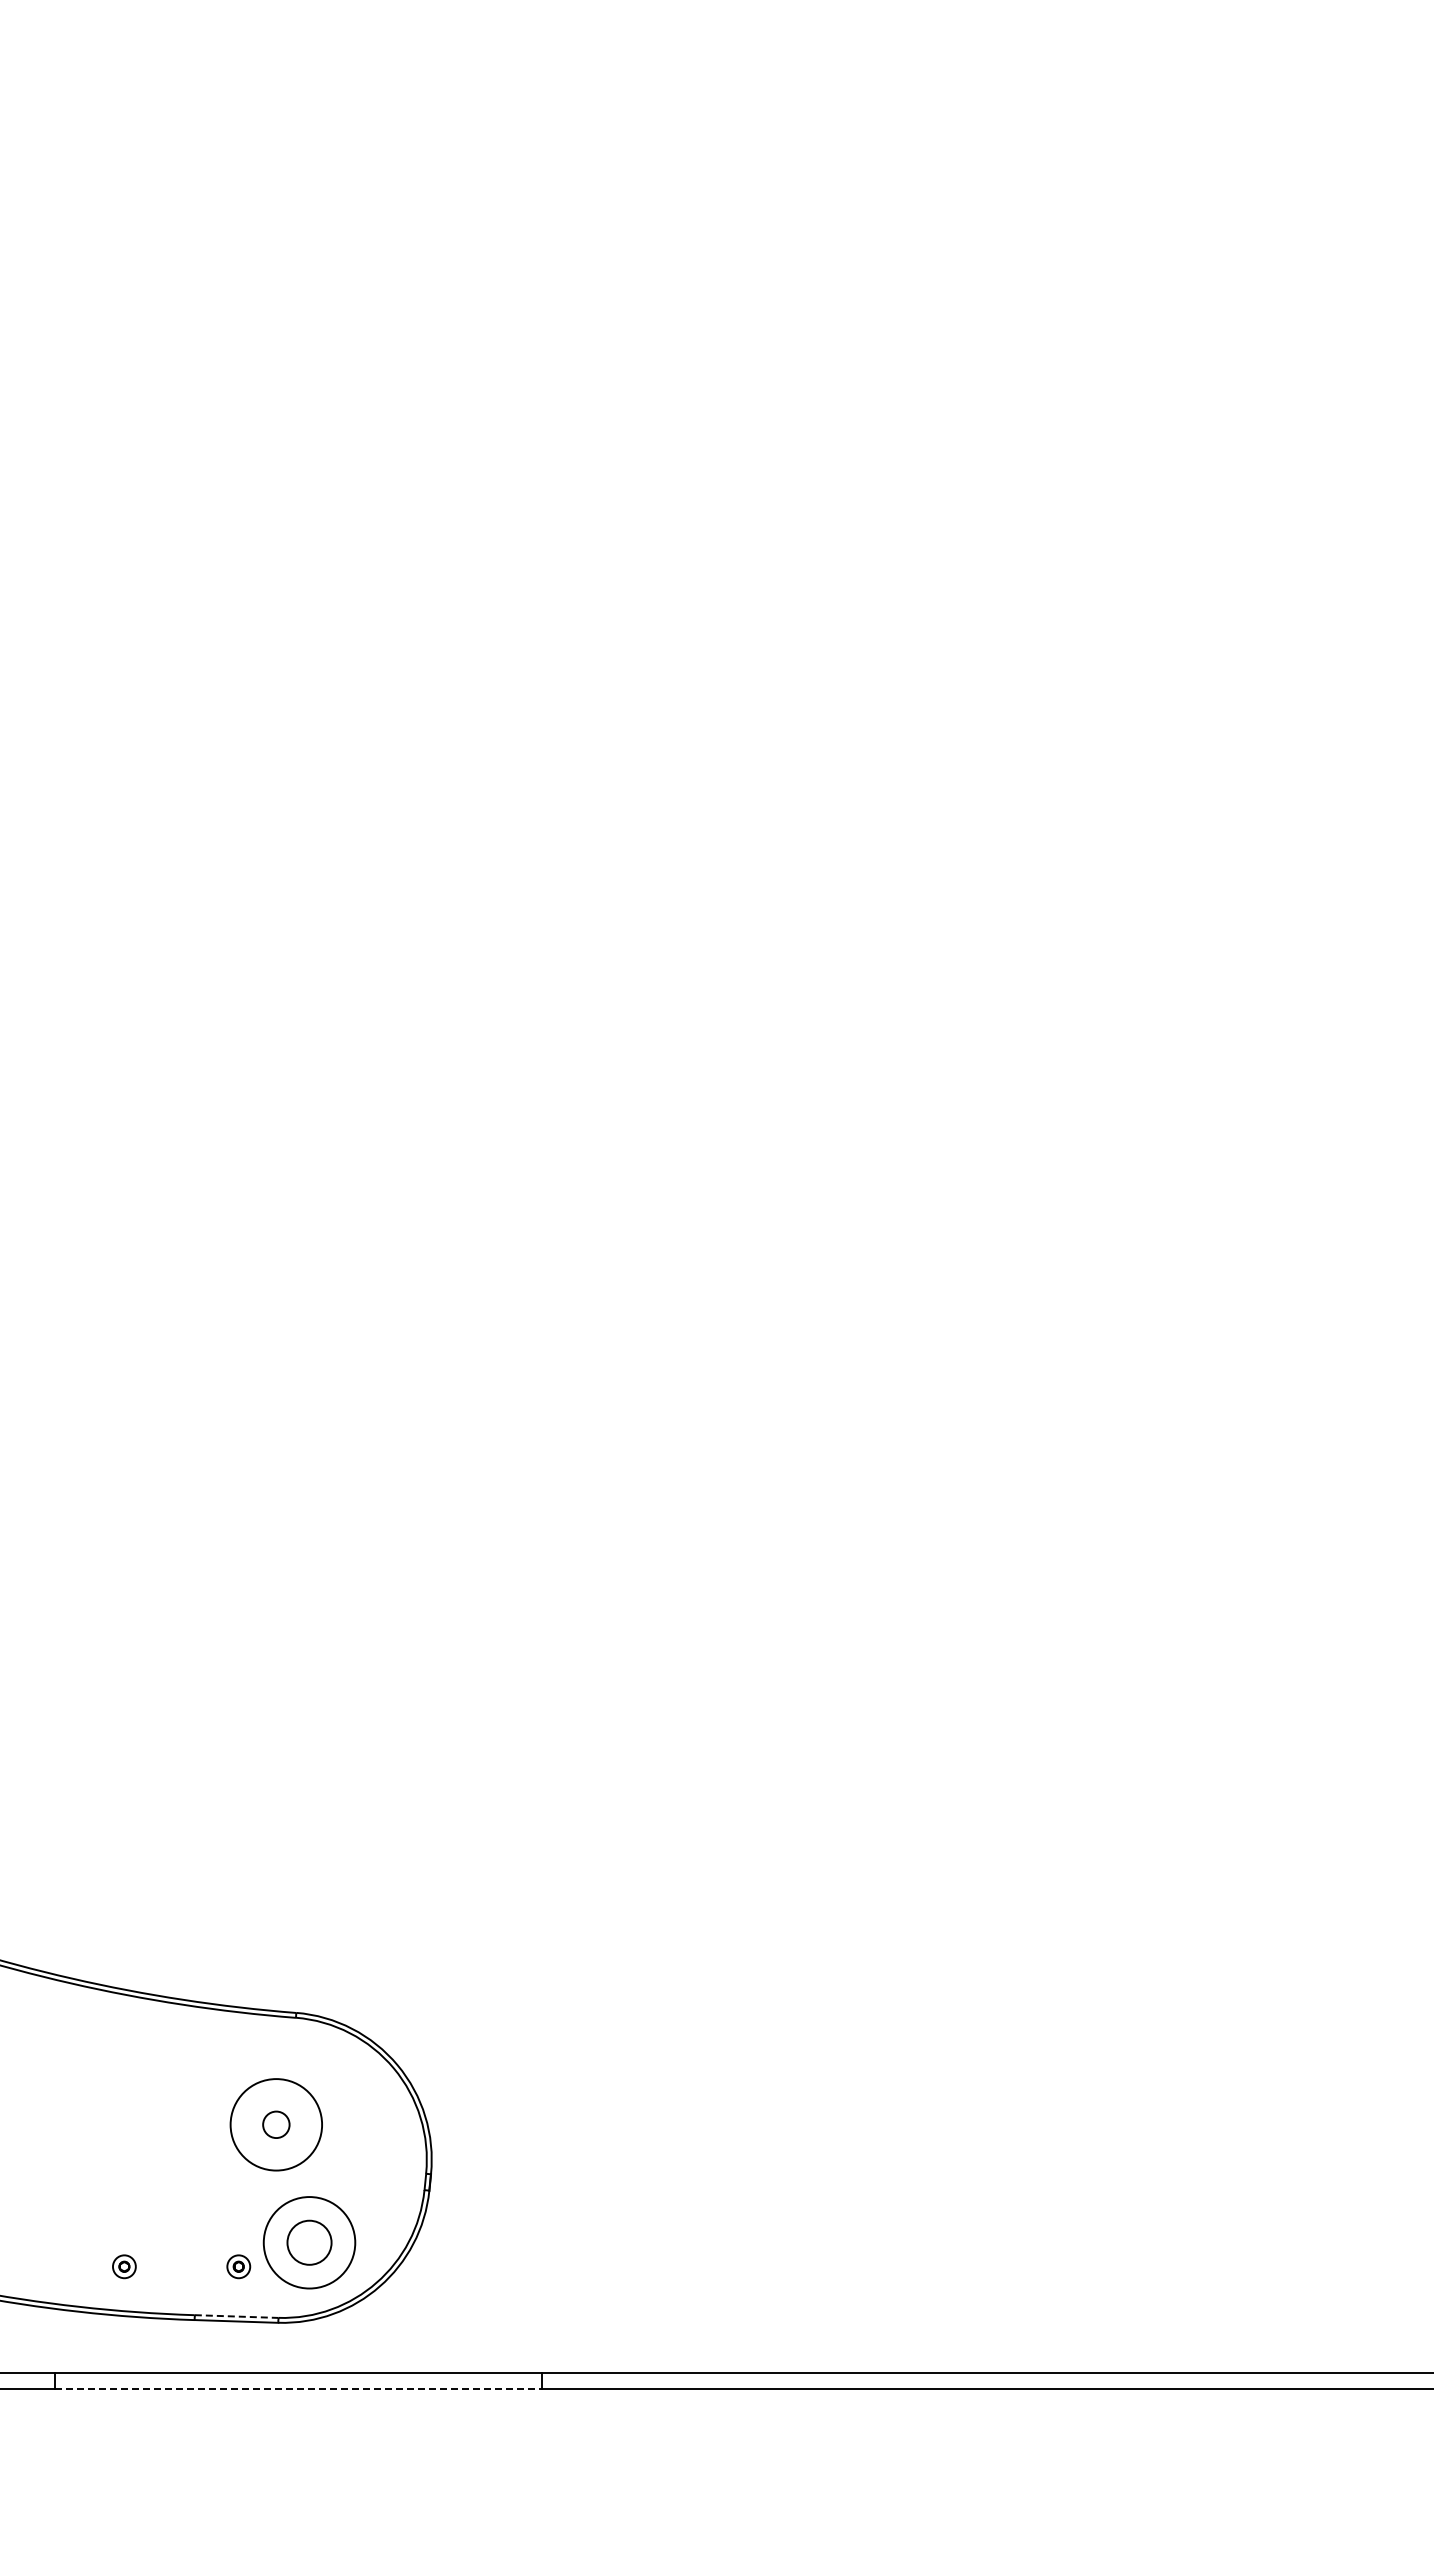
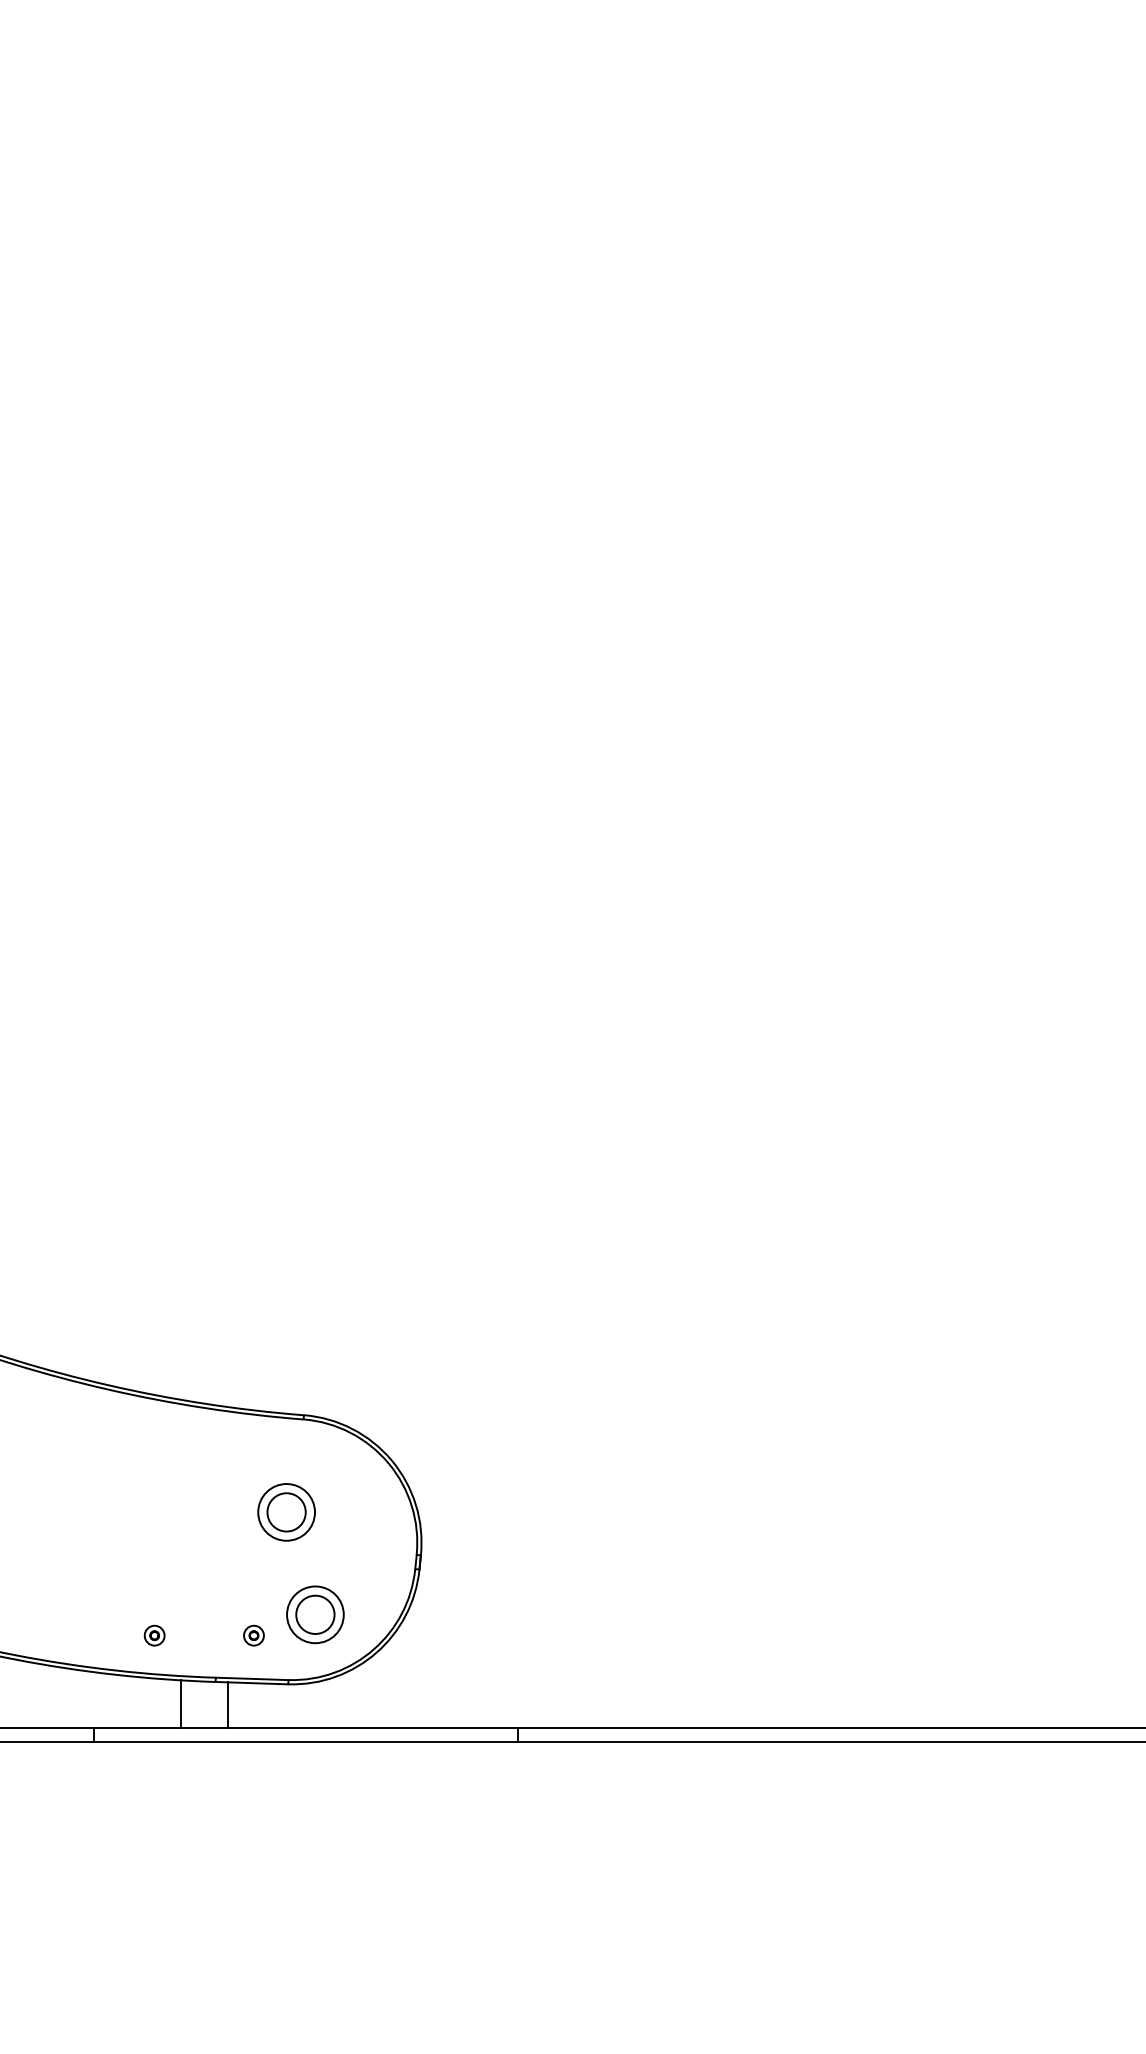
circle: (276, 2124) -> (286, 1512), size x0.71
circle: (276, 2124) -> (286, 1512), size x1.67
circle: (309, 2242) -> (315, 1614), size x0.71
line: (236, 2316) -> (251, 1678), dashed -> solid
line: (154, 2345) -> (180, 1704), added
line: (209, 2346) -> (228, 1704), added
line: (298, 2389) -> (305, 1742), dashed -> solid

